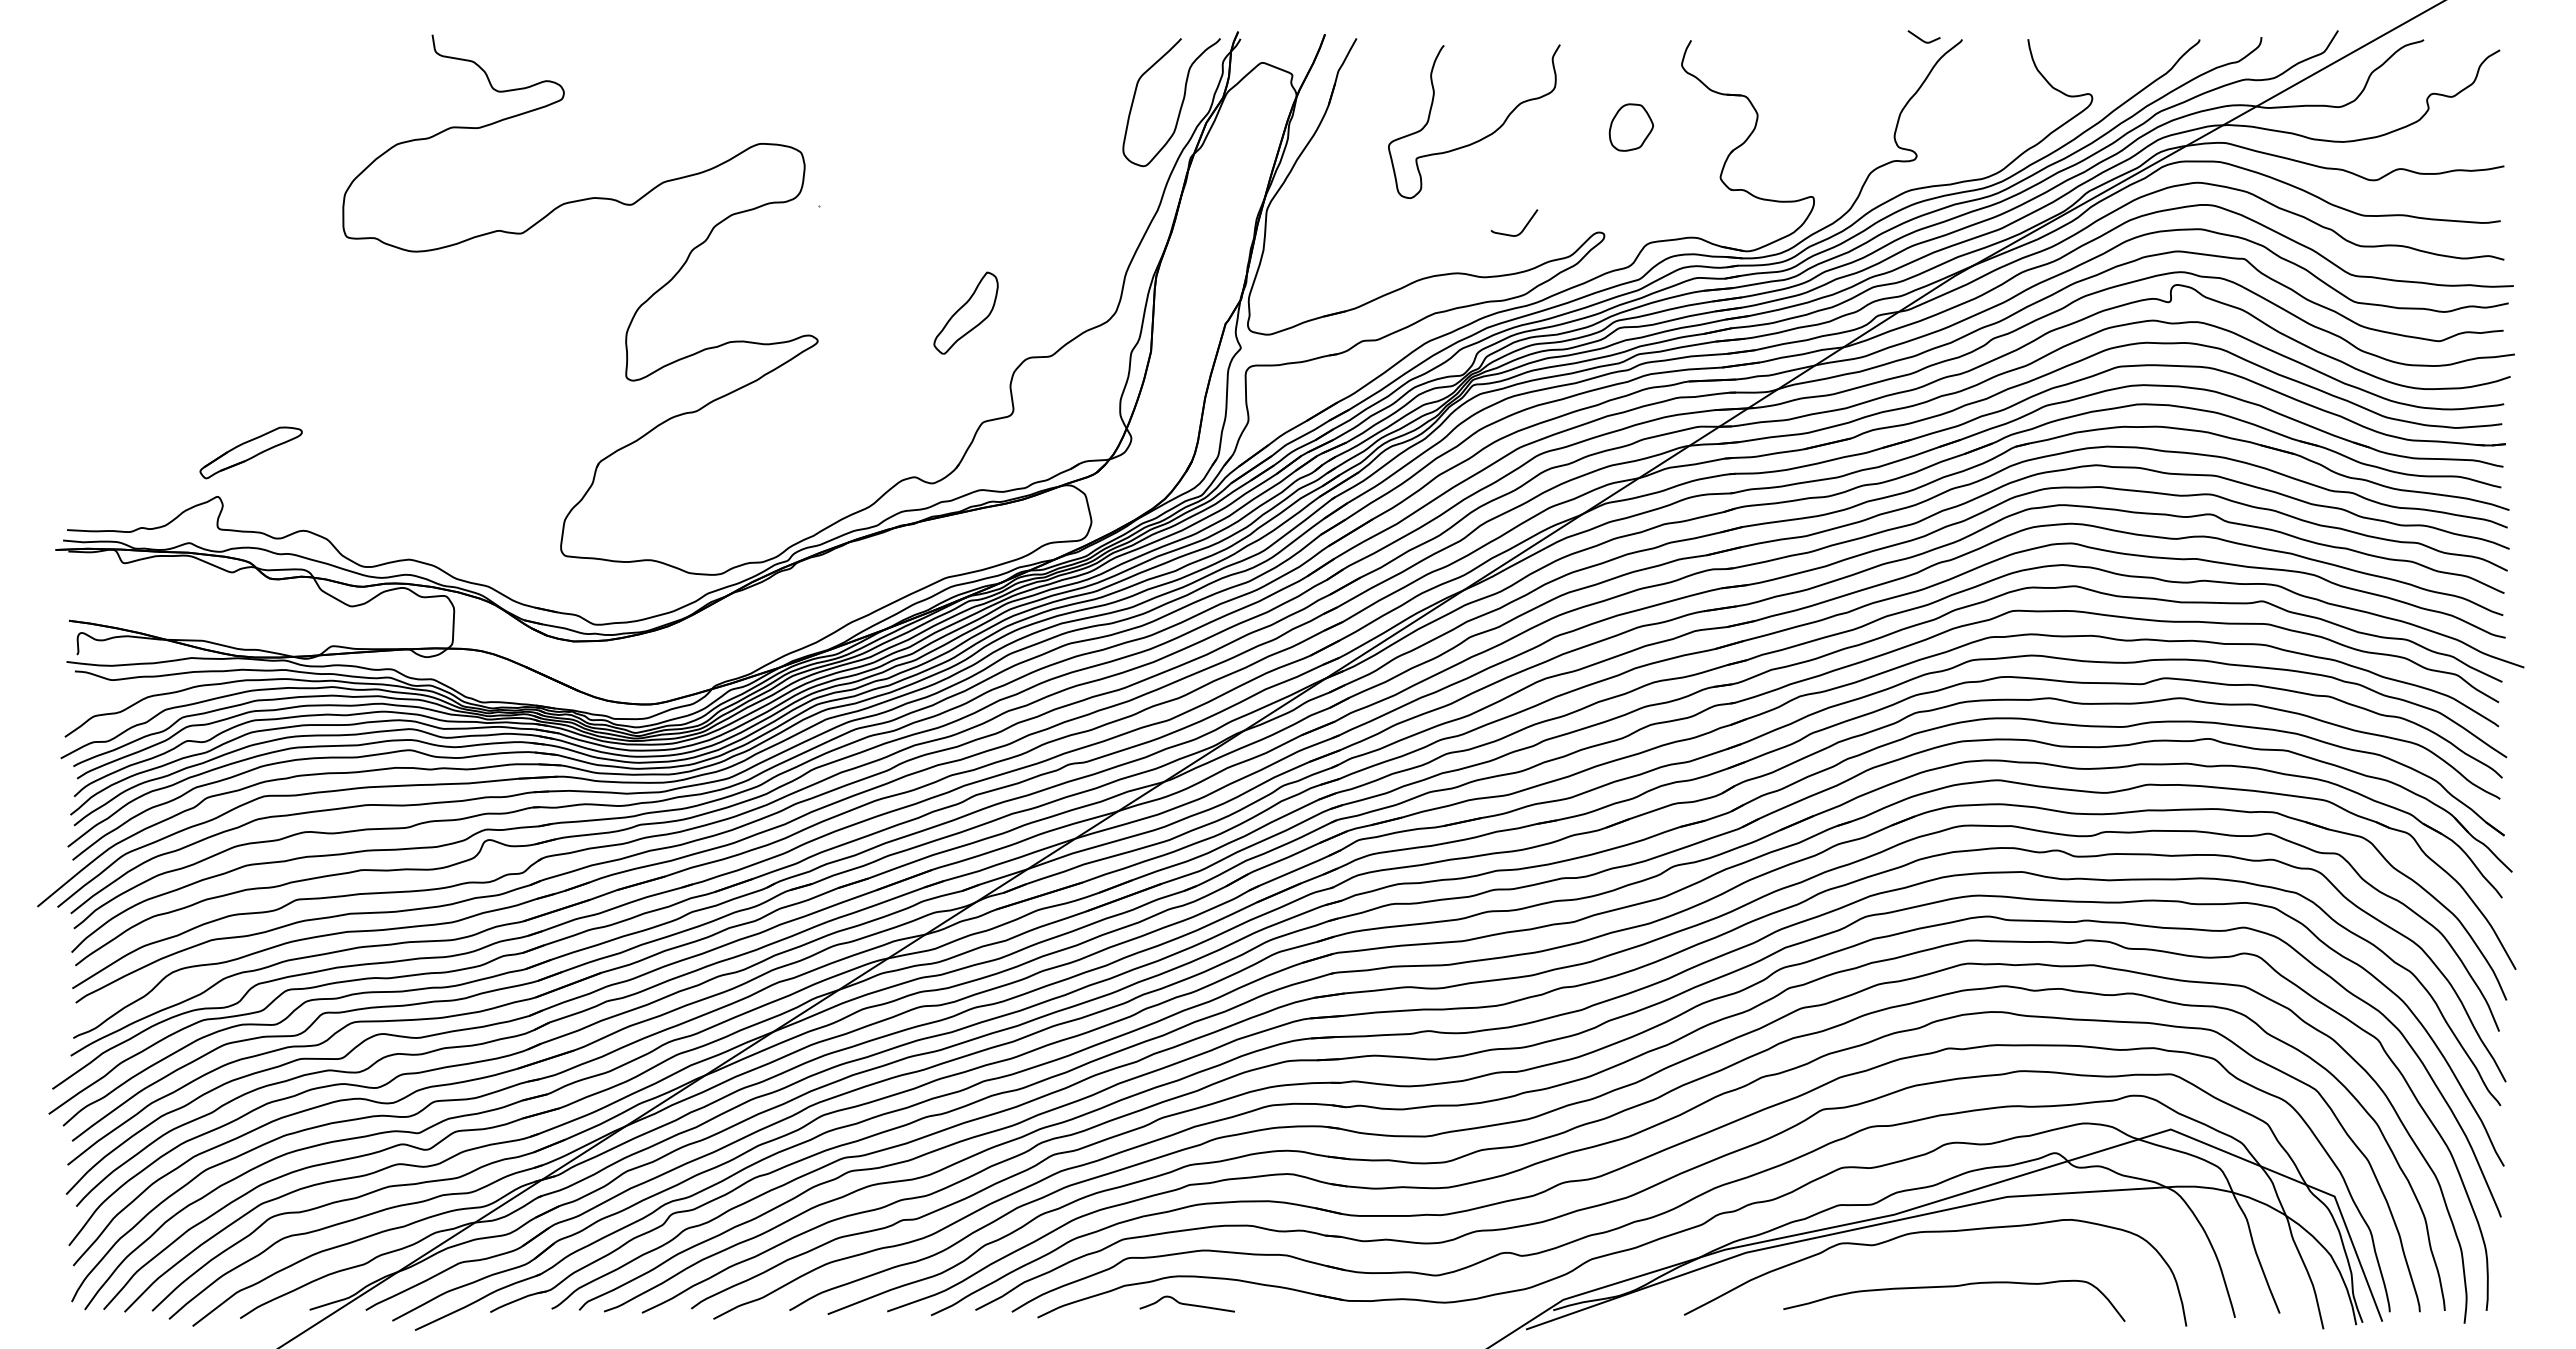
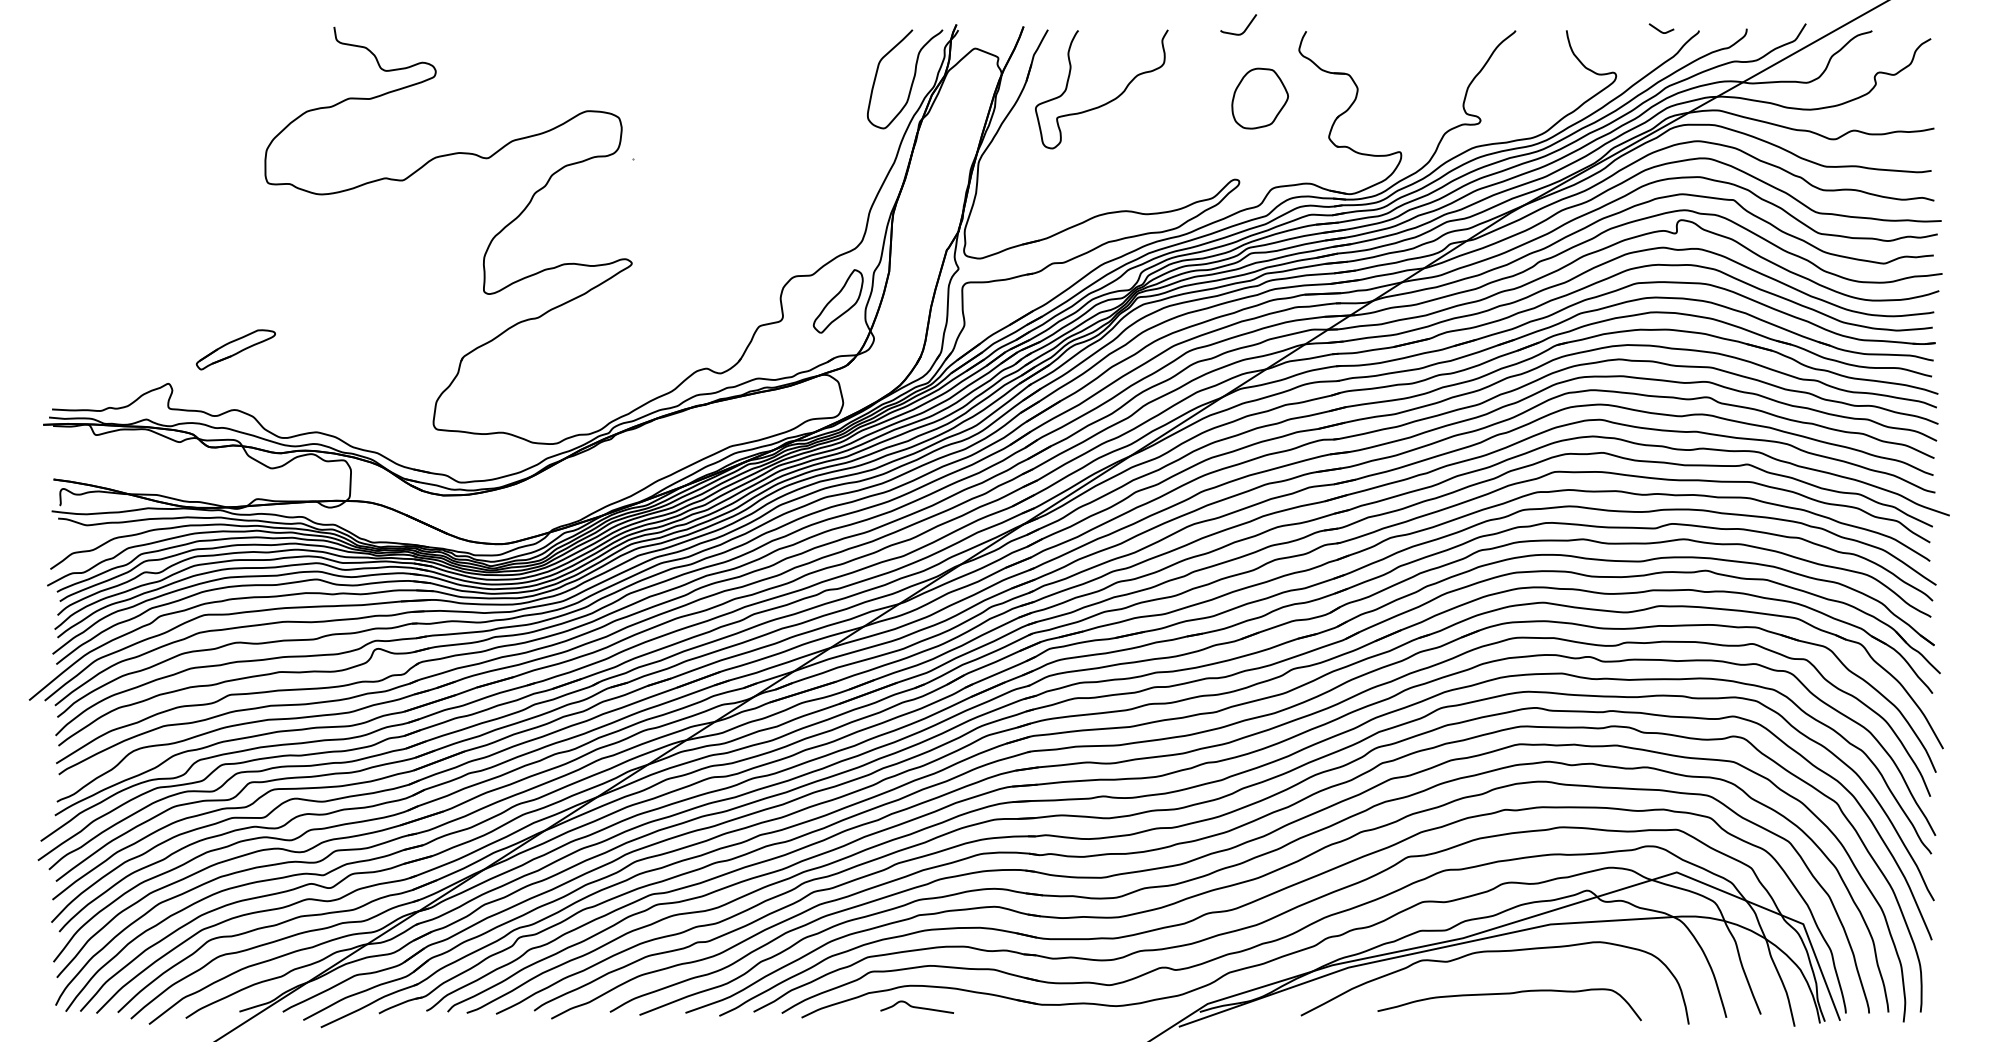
curve: (1921, 38) -> (1659, 29), moved
part: (1631, 127) -> (1260, 98), size x1.67
curve: (1484, 136) -> (1109, 100), moved
curve: (1523, 227) -> (1245, 28), moved
part: (965, 312) -> (837, 300), moved
part: (250, 452) -> (235, 349), moved

